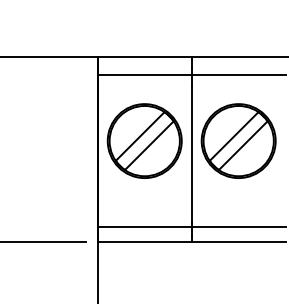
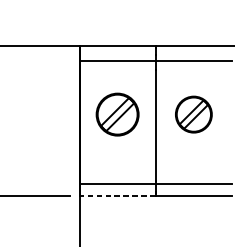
part: (144, 140) -> (117, 114), size x0.7
part: (238, 140) -> (193, 114), size x0.6
line: (144, 241) -> (117, 196), solid -> dashed

